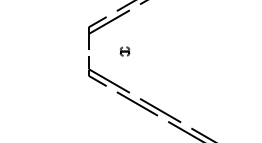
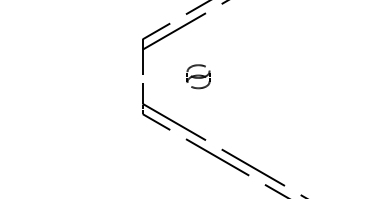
part: (124, 51) -> (197, 76), size x1.67

